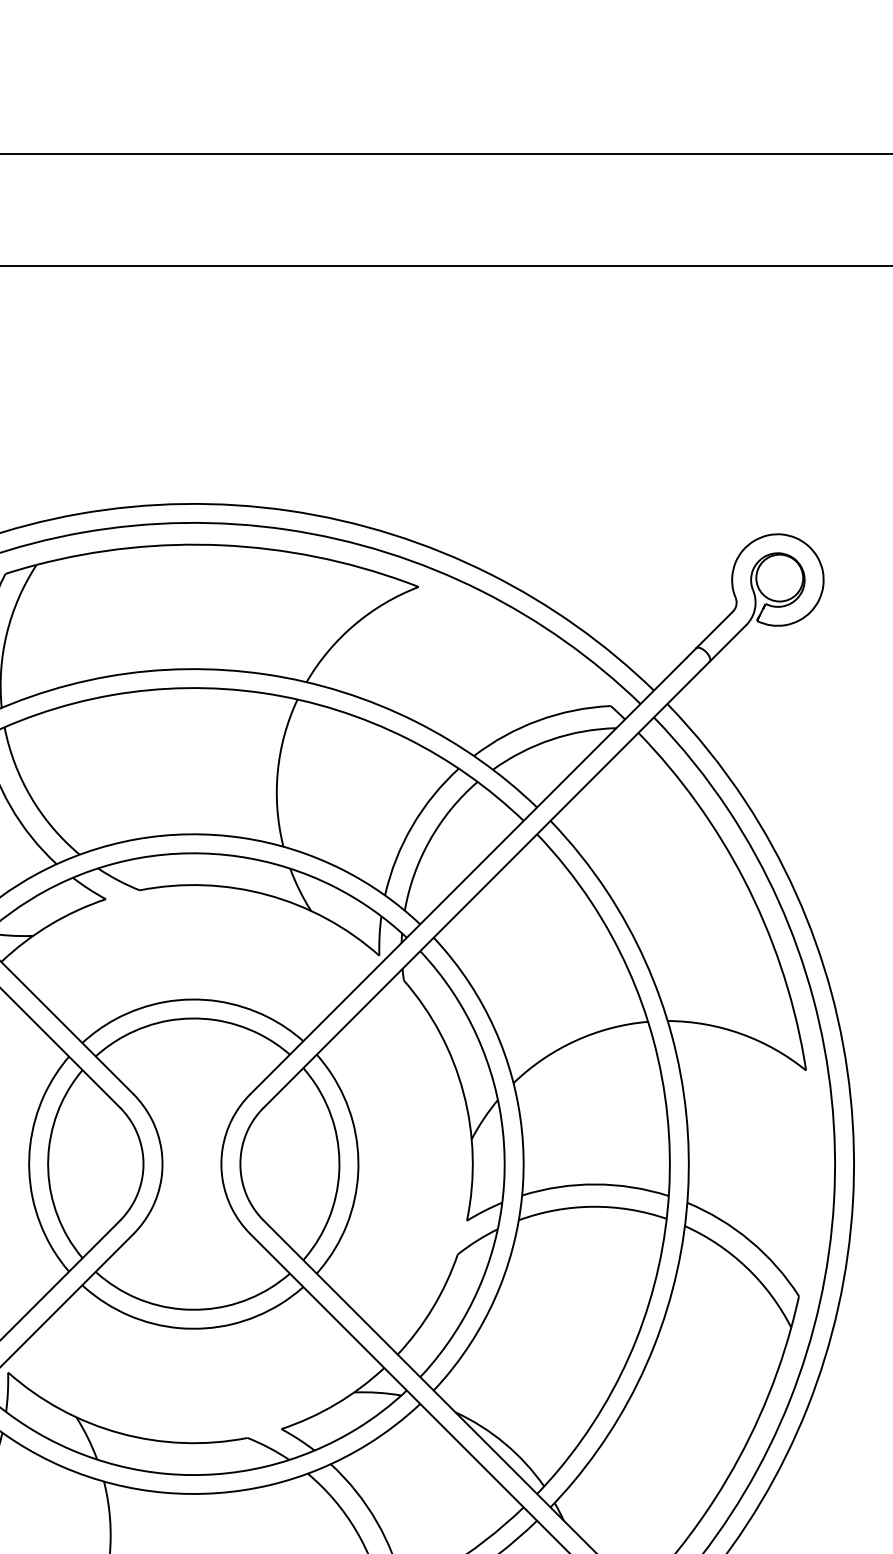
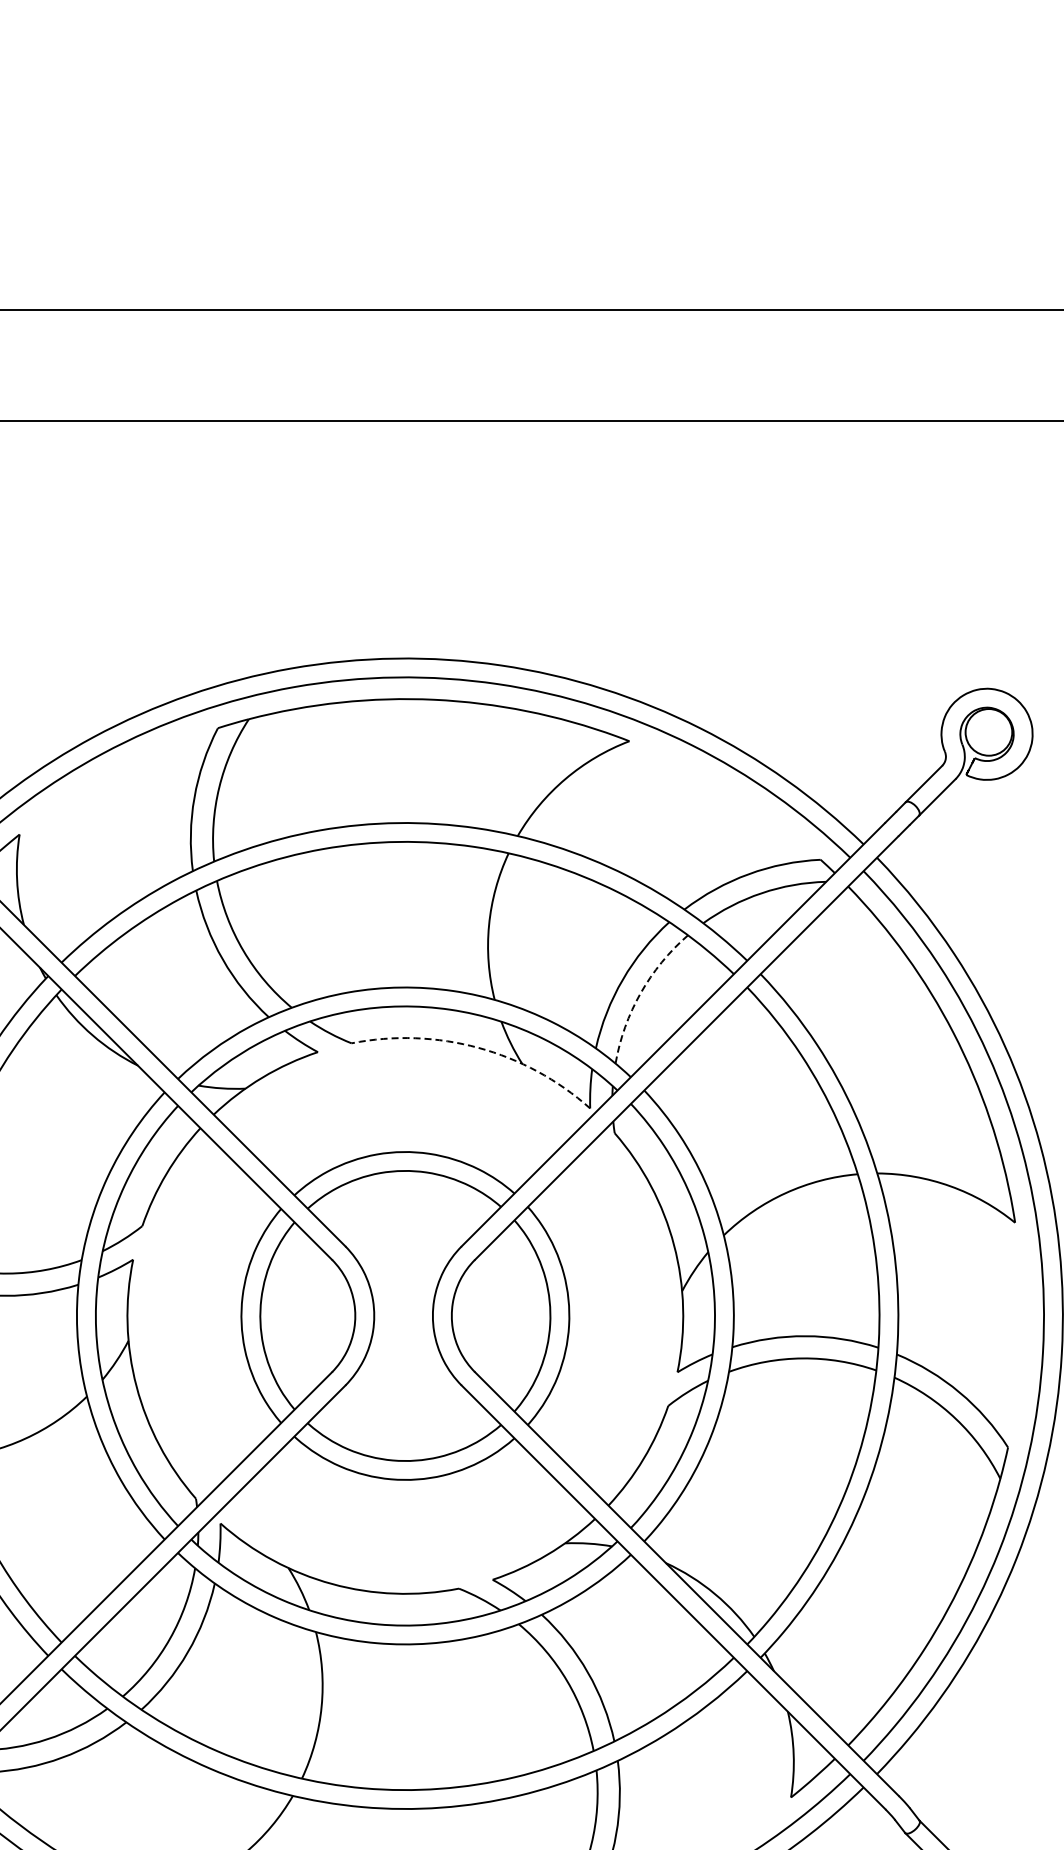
arc: (429, 840) -> (640, 993), solid -> dashed
arc: (267, 894) -> (478, 1047), solid -> dashed

